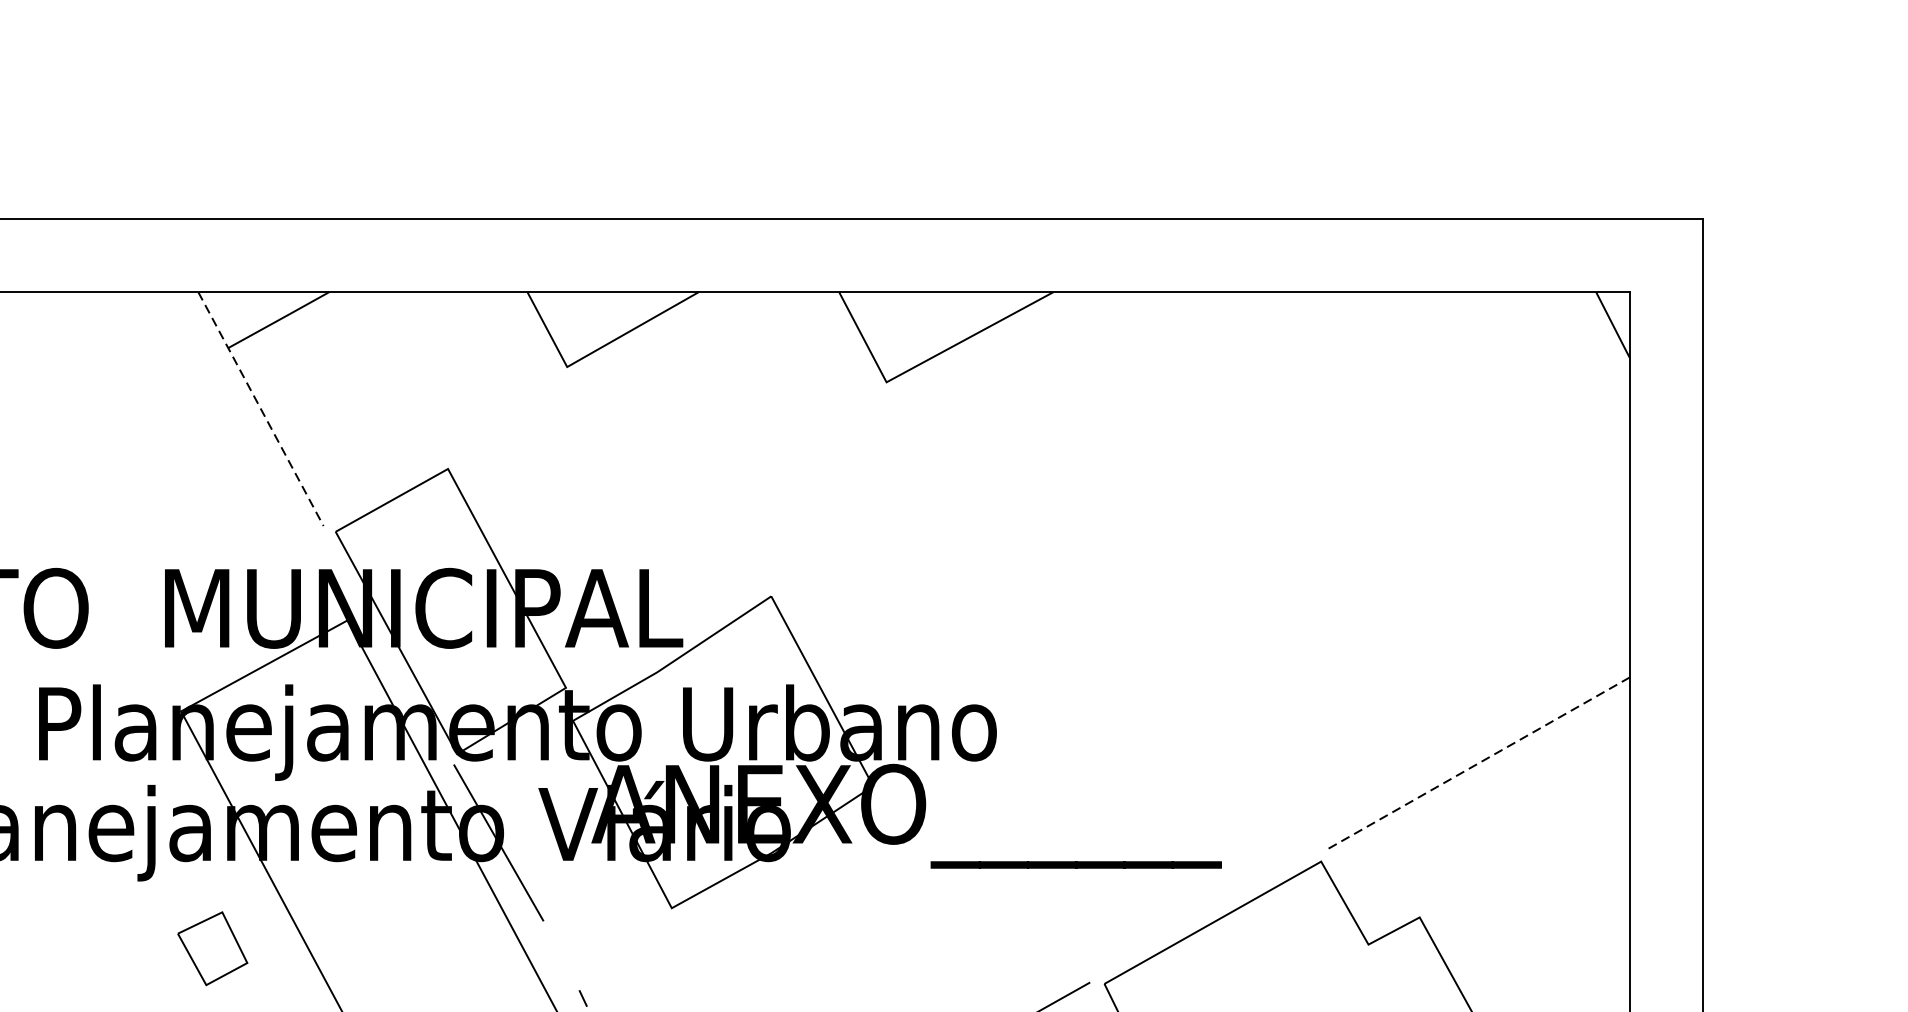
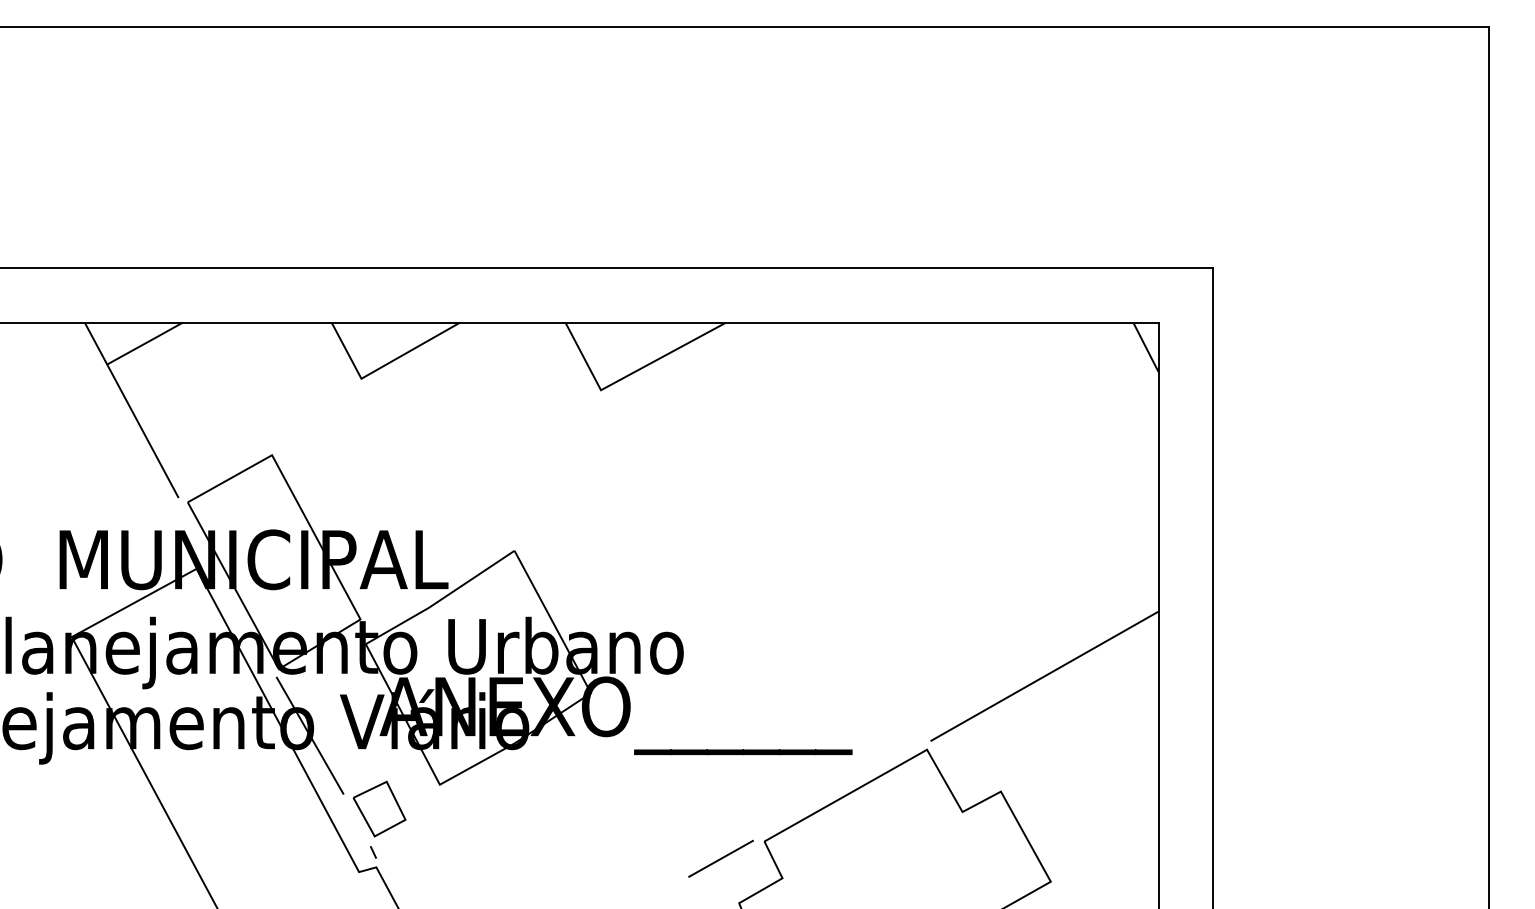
line: (260, 409) -> (131, 410), dashed -> solid
line: (1477, 763) -> (1044, 676), dashed -> solid
part: (212, 947) -> (379, 808), moved

